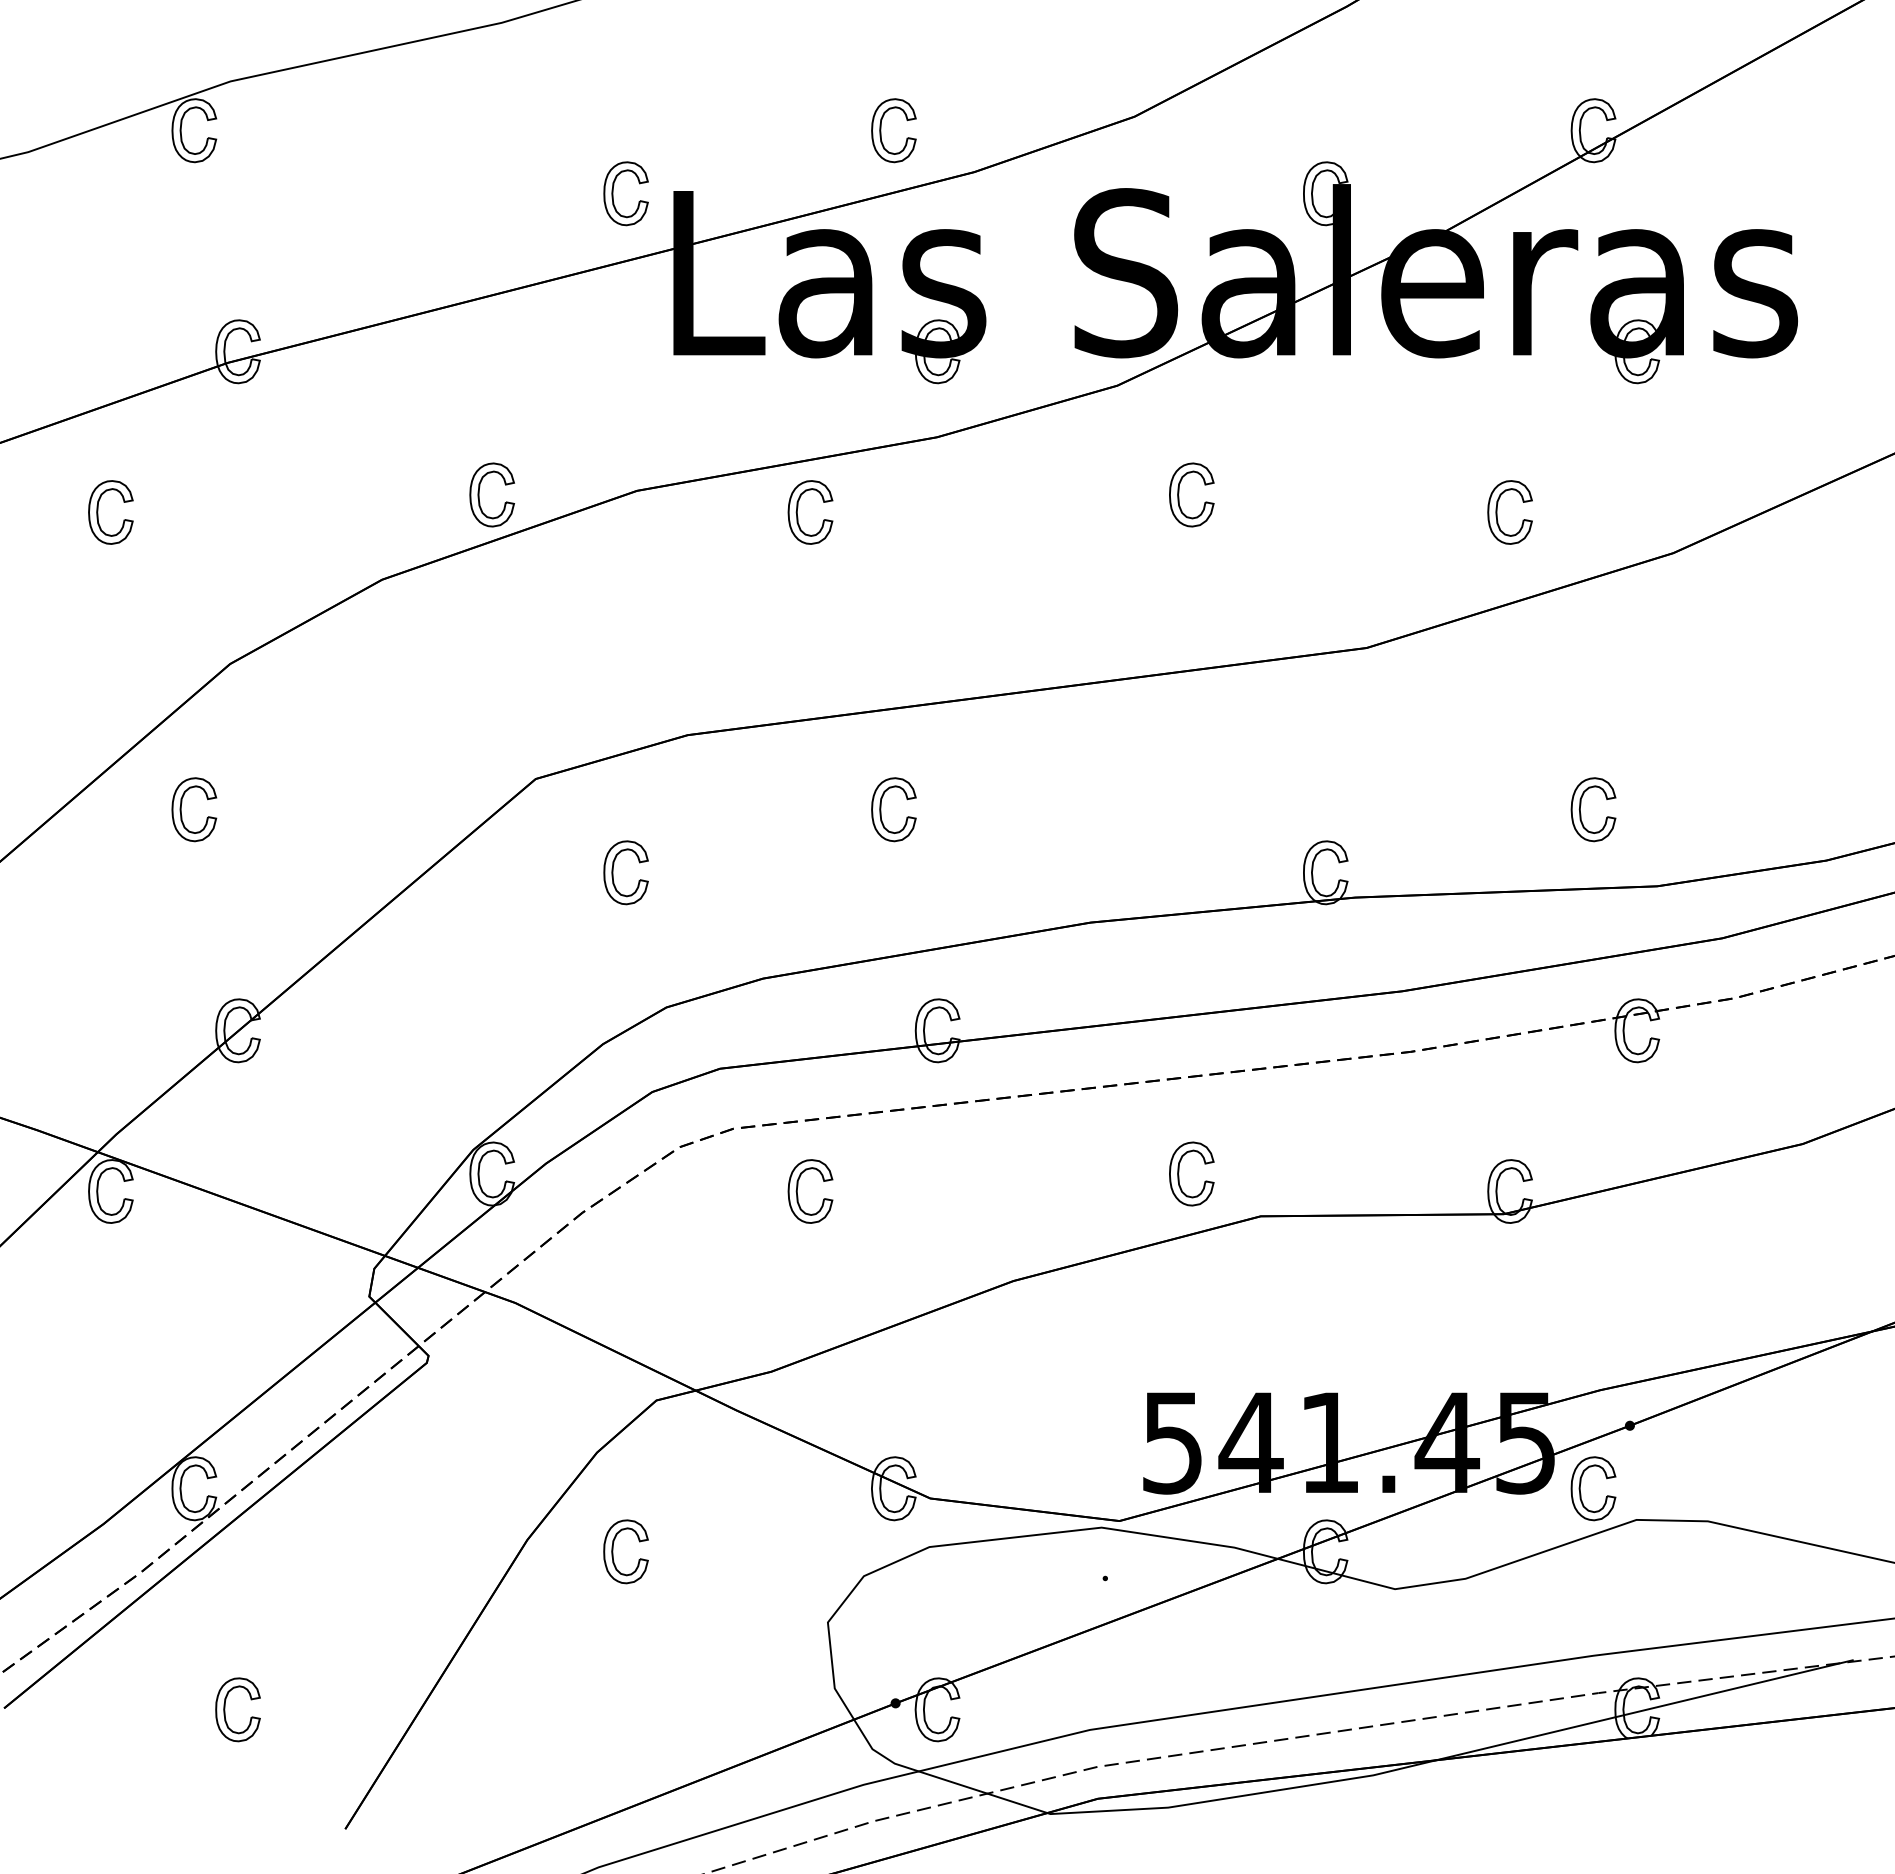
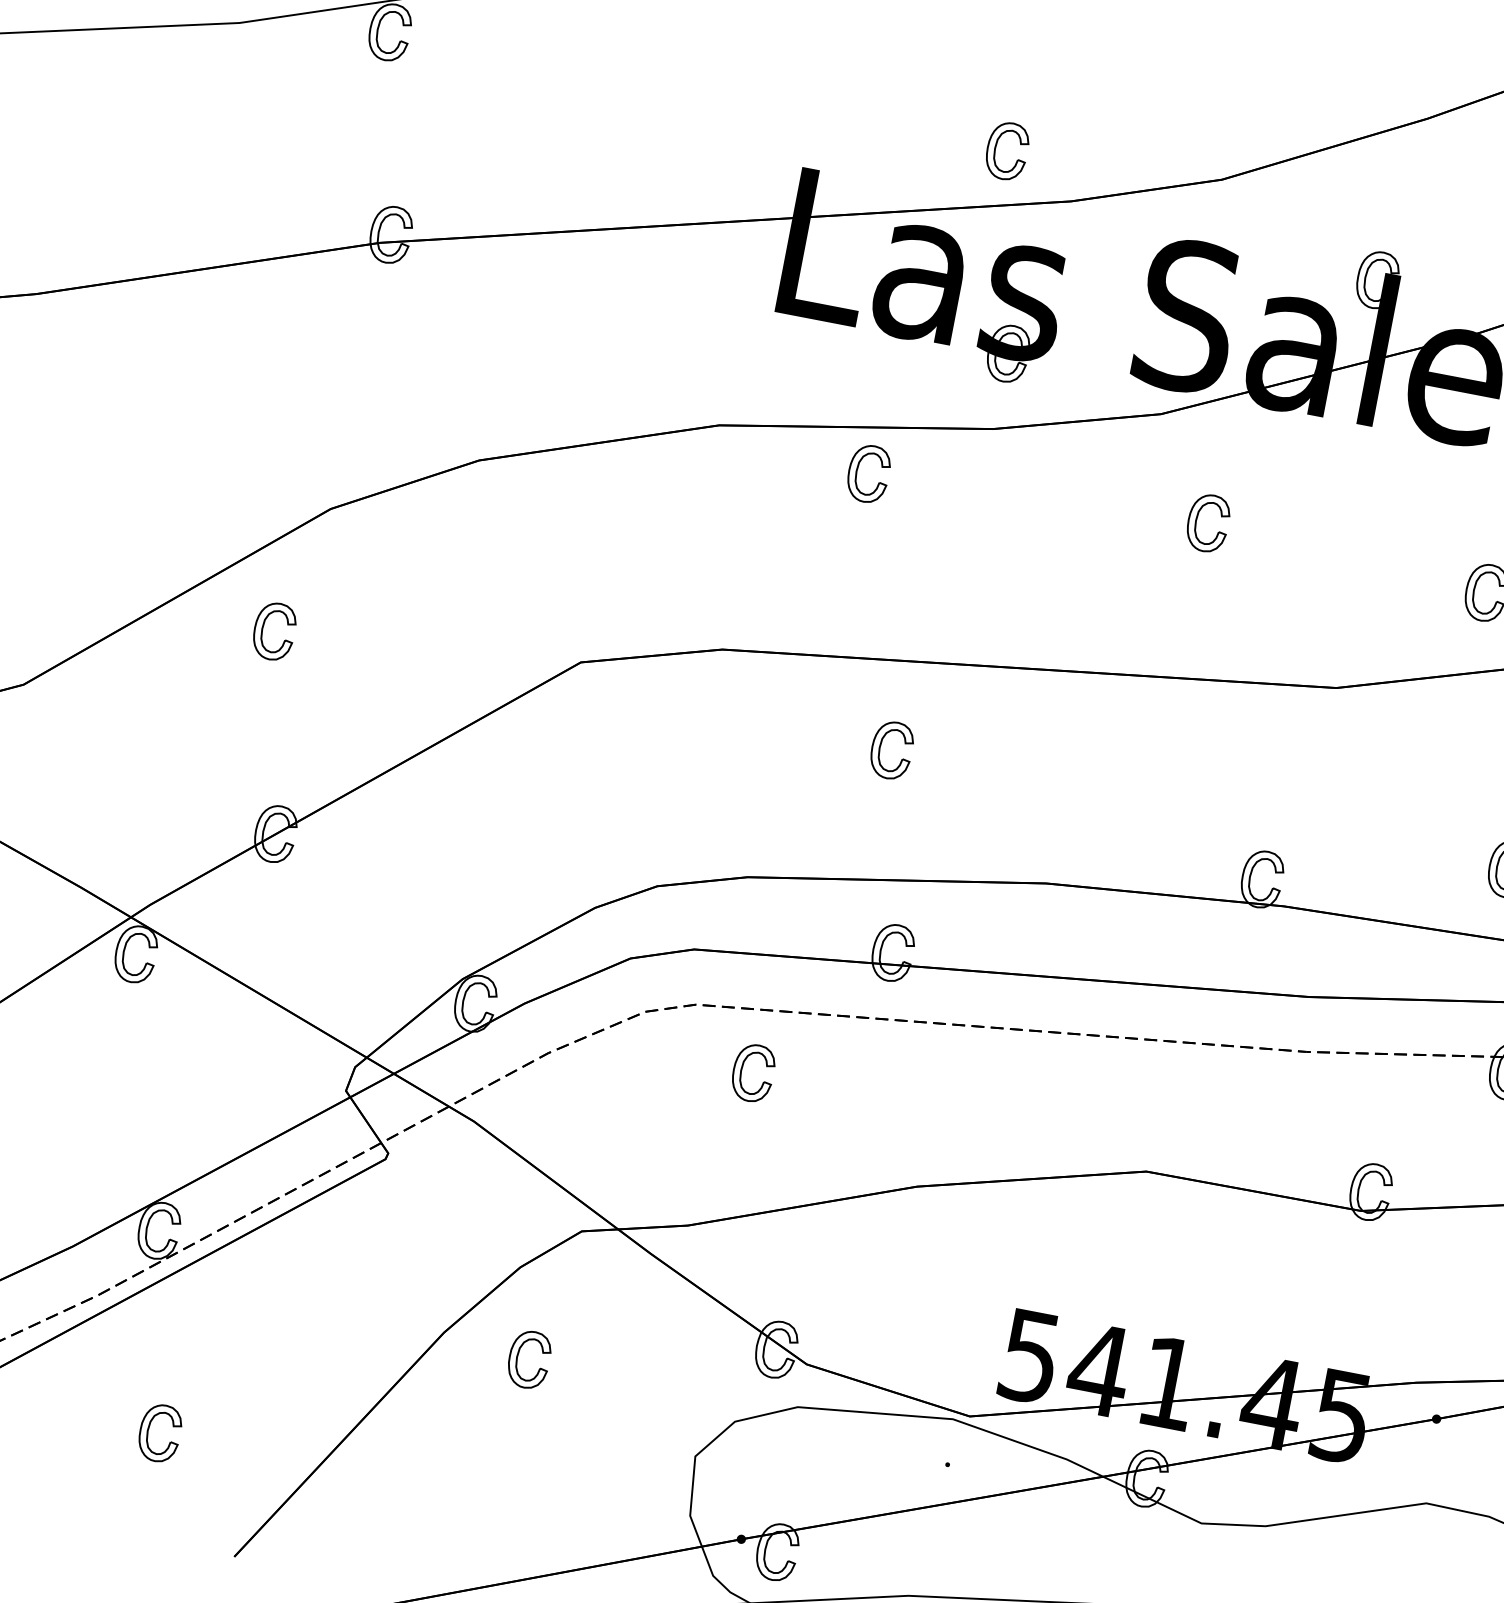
part: (613, 193) -> (748, 158), removed
part: (479, 494) -> (579, 401), removed
part: (98, 512) -> (240, 352), removed
part: (613, 872) -> (633, 758), removed
part: (1179, 1172) -> (1082, 1119), removed
part: (1581, 1483) -> (1384, 1461), removed

